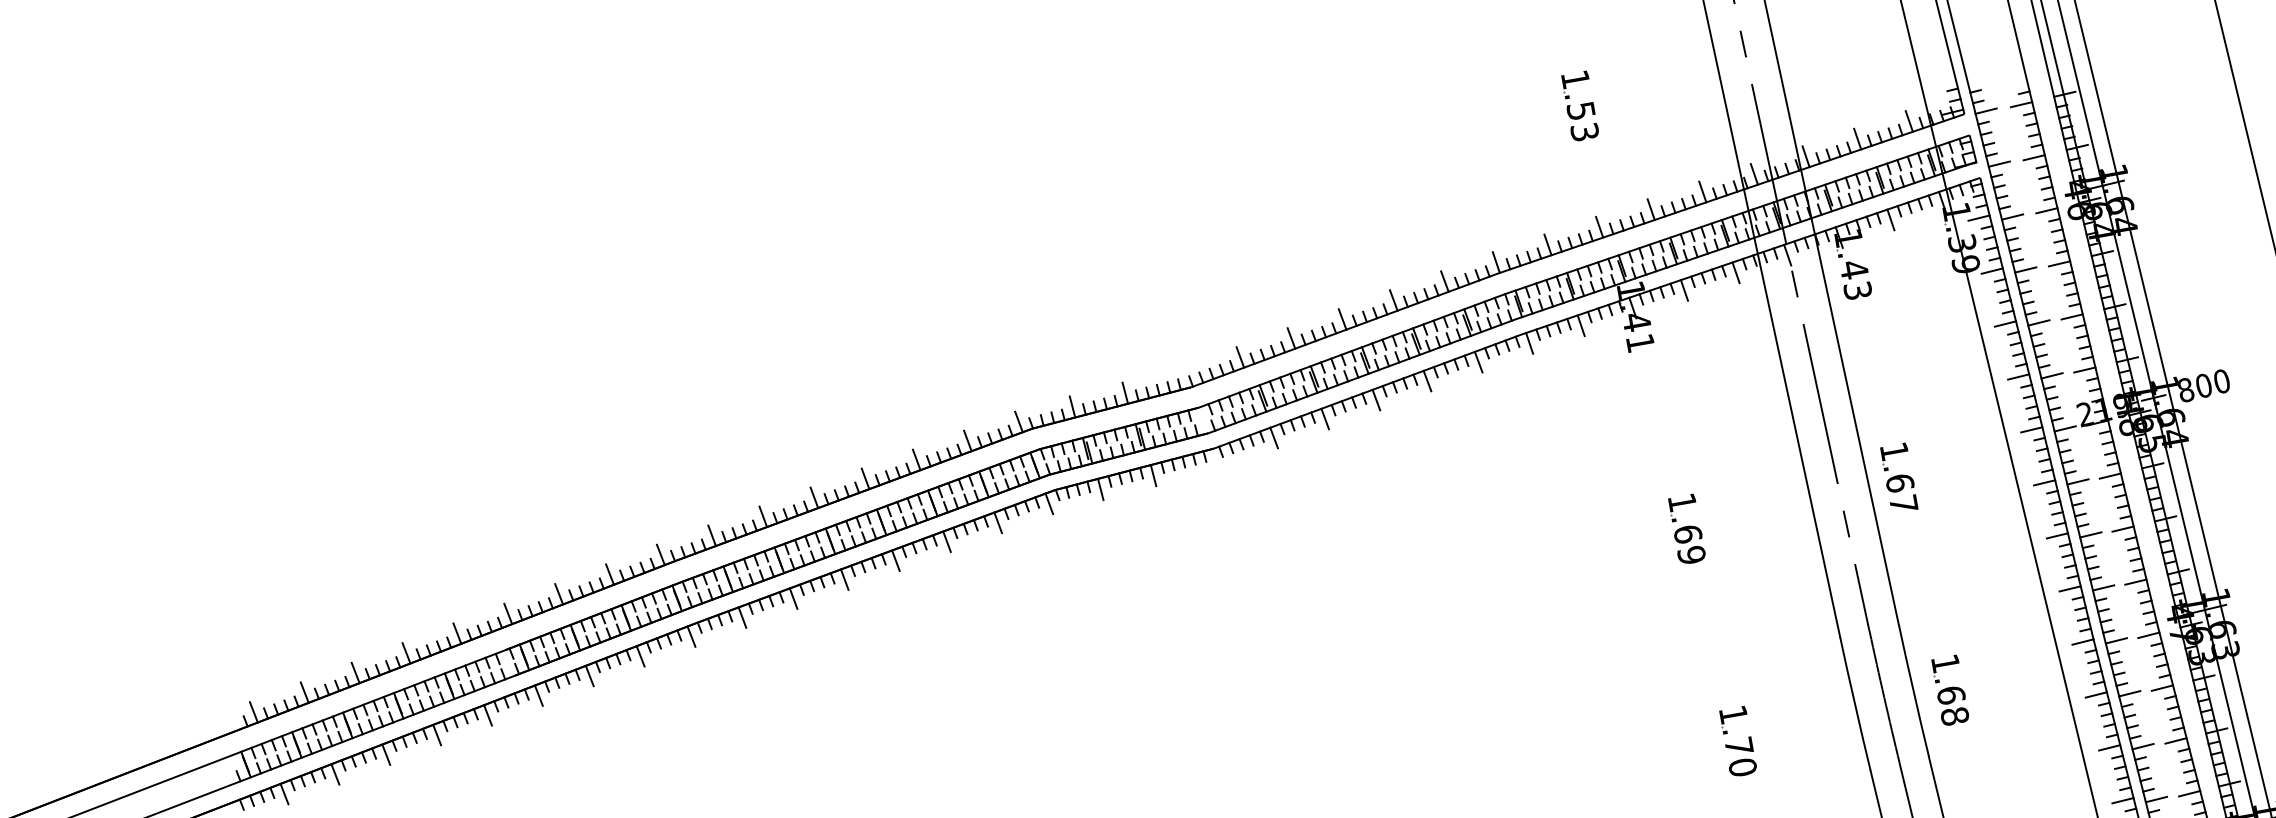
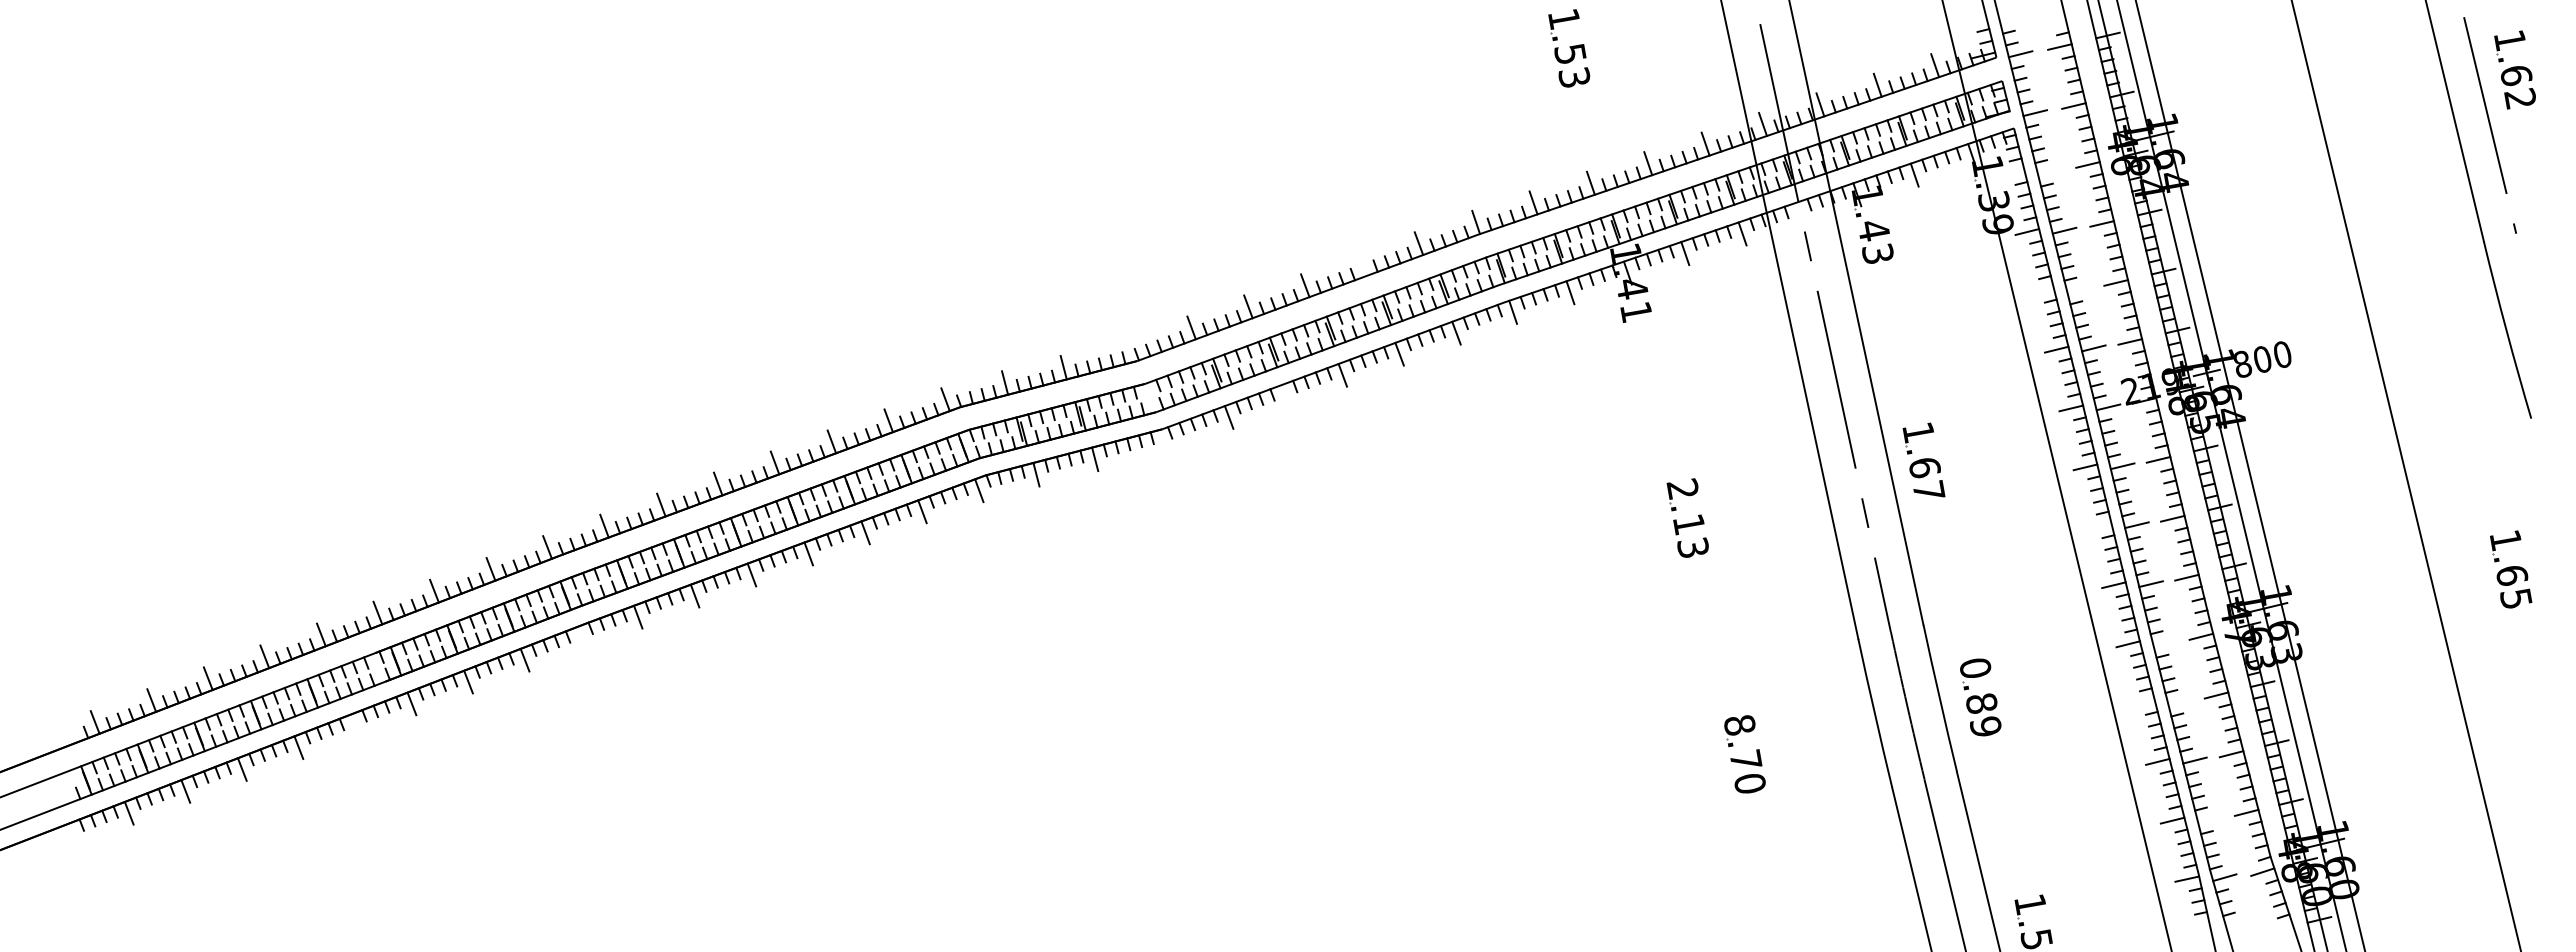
line: (2012, 216) -> (2049, 171), removed
line: (1978, 218) -> (2012, 173), removed
line: (1787, 254) -> (1799, 213), removed
line: (1393, 300) -> (1361, 264), removed
line: (2039, 322) -> (2079, 289), removed
line: (2004, 323) -> (2041, 290), removed
line: (1324, 419) -> (1285, 396), removed
text: (1686, 527) -> (1687, 517), 1.69 -> 2.13
line: (2057, 536) -> (2099, 526), removed
line: (691, 636) -> (581, 638), removed
line: (2116, 640) -> (2165, 642), removed
text: (1950, 689) -> (1980, 697), 1.68 -> 0.89
line: (2129, 693) -> (2179, 701), removed
line: (2095, 695) -> (2142, 703), removed
line: (488, 715) -> (355, 725), removed
text: (1733, 715) -> (1739, 725), 1.70 -> 8.70
line: (2156, 799) -> (2209, 819), removed

